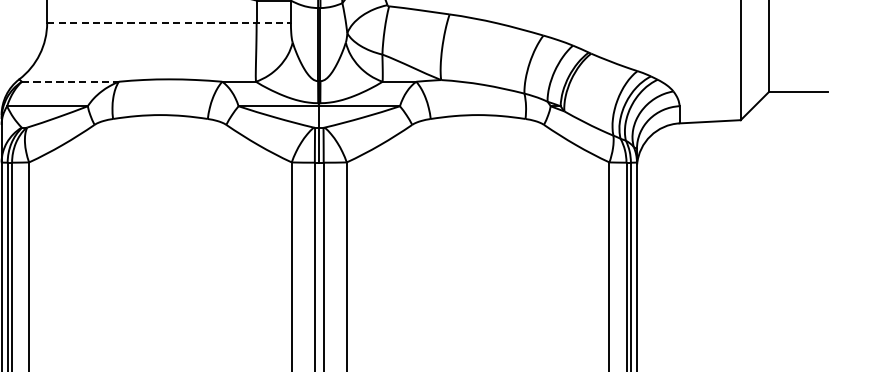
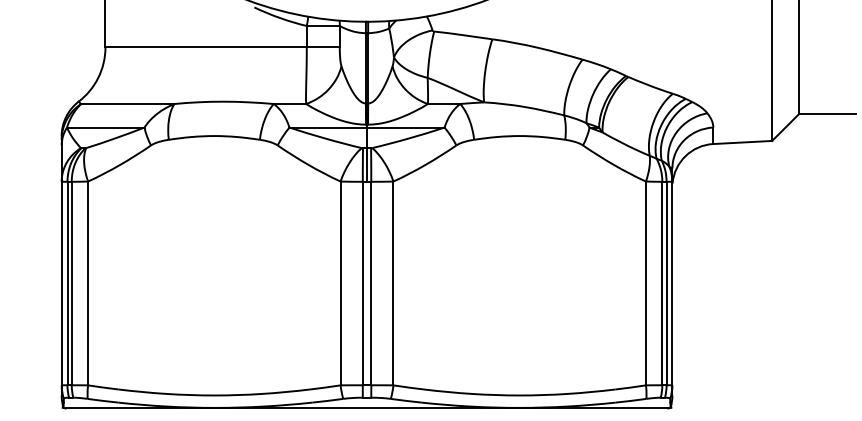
line: (169, 22) -> (223, 47), dashed -> solid
line: (70, 82) -> (127, 104), dashed -> solid

